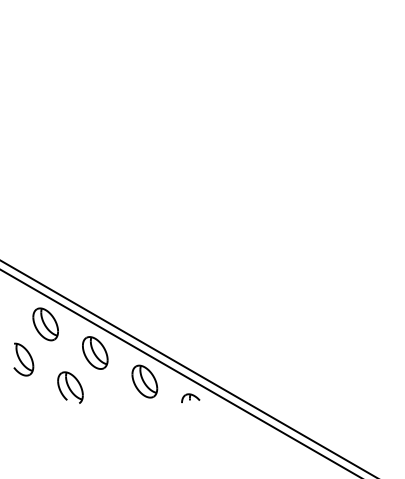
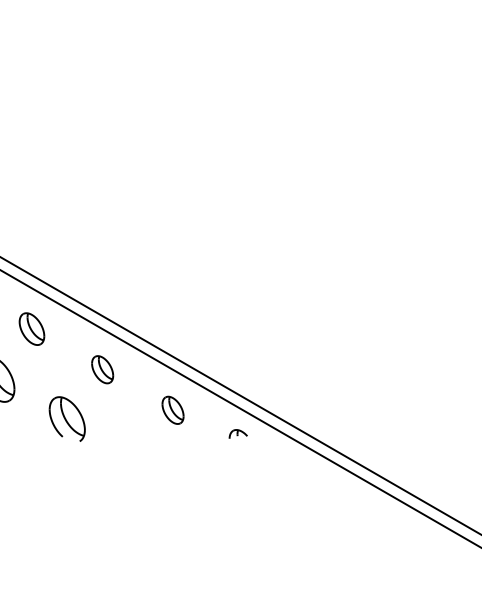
part: (45, 324) -> (31, 329), size x0.7
part: (95, 352) -> (102, 369), size x0.6
part: (144, 381) -> (172, 410), size x0.6
part: (190, 397) -> (237, 432), size x0.7

